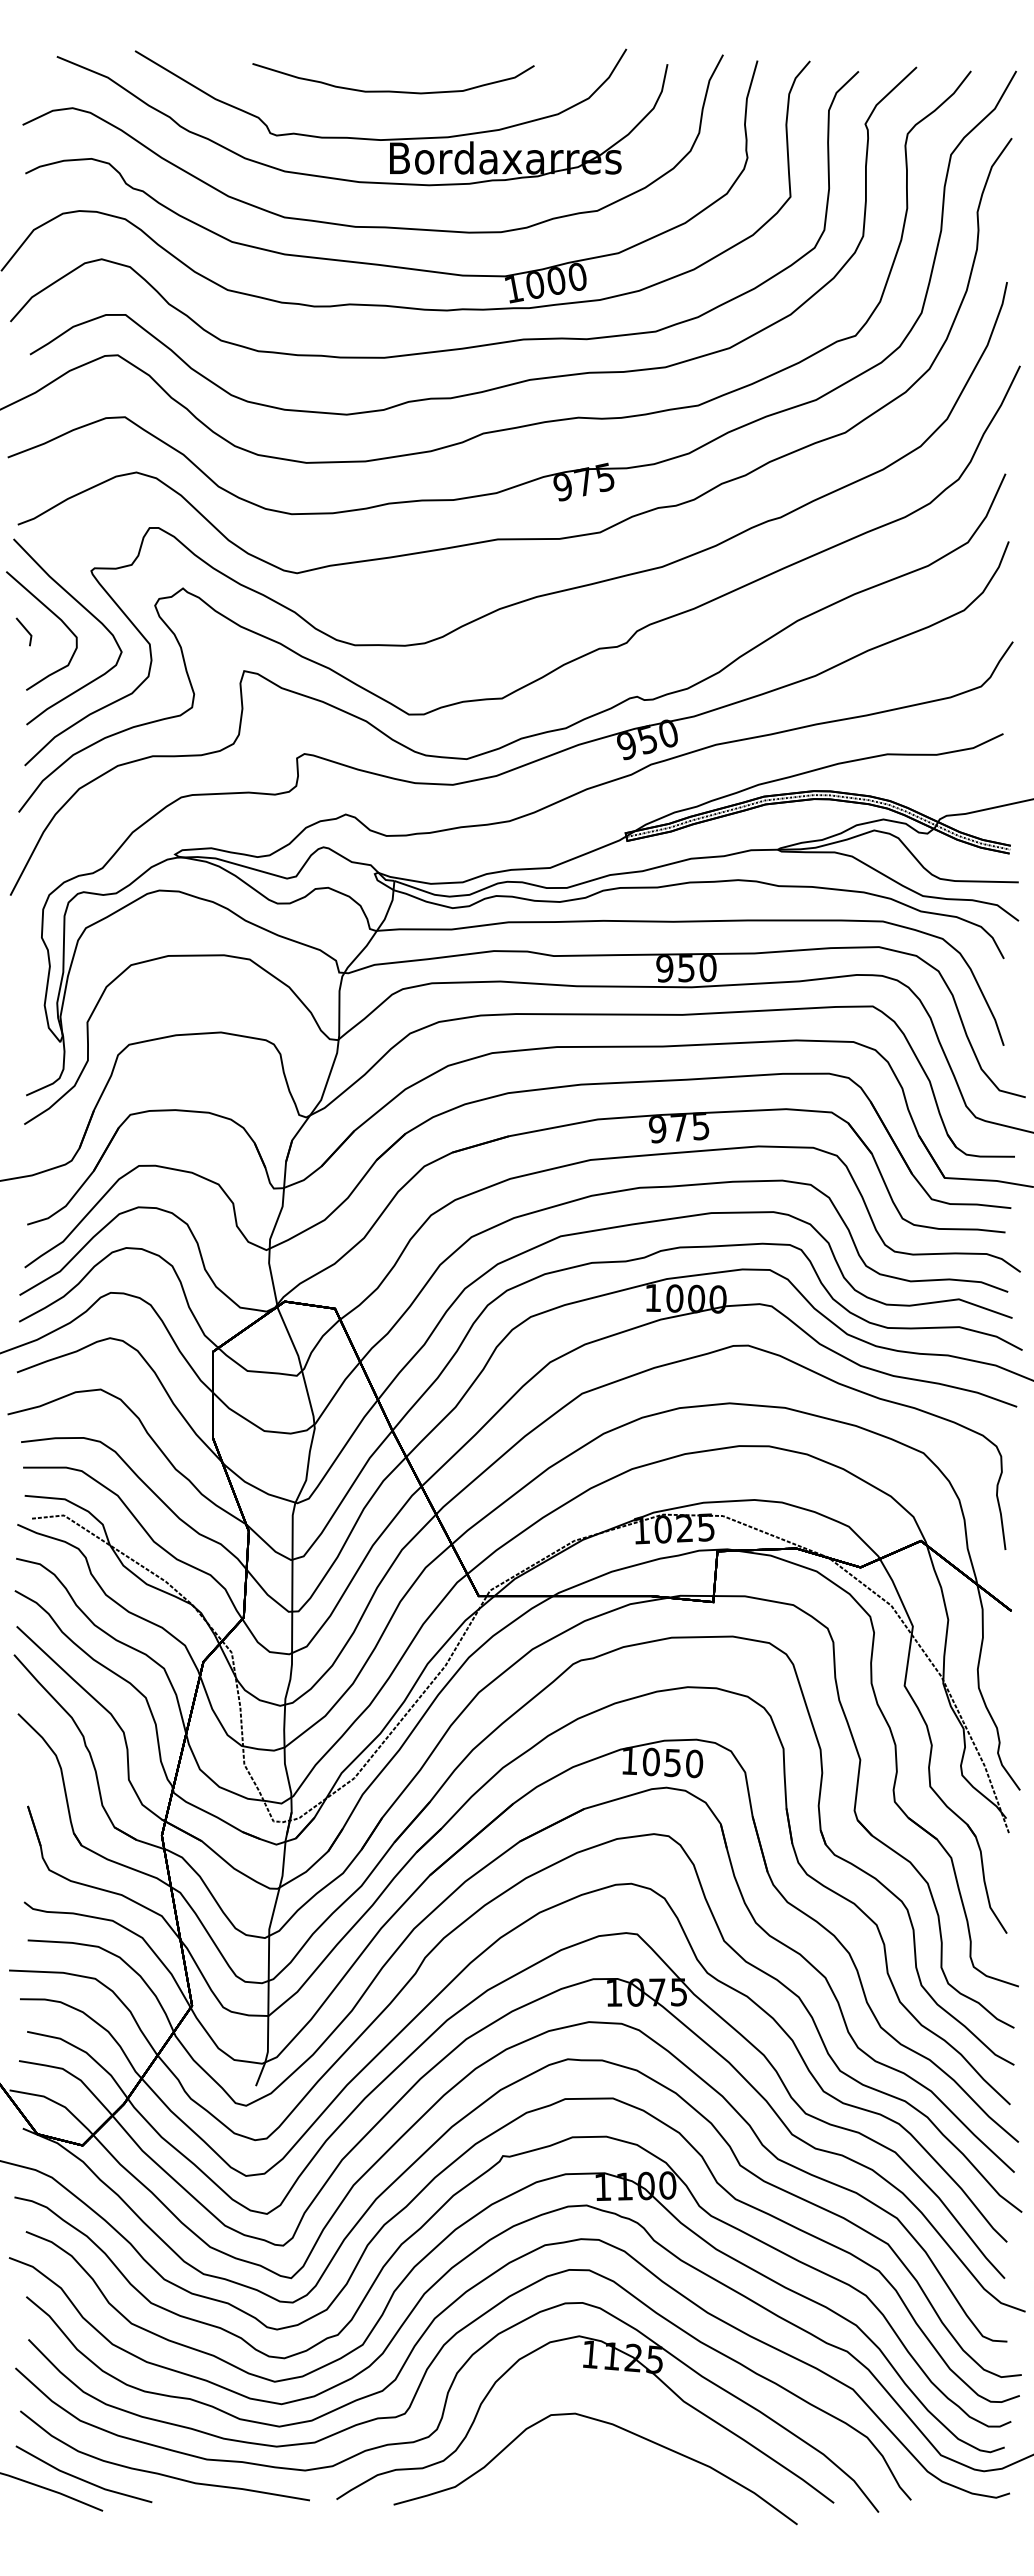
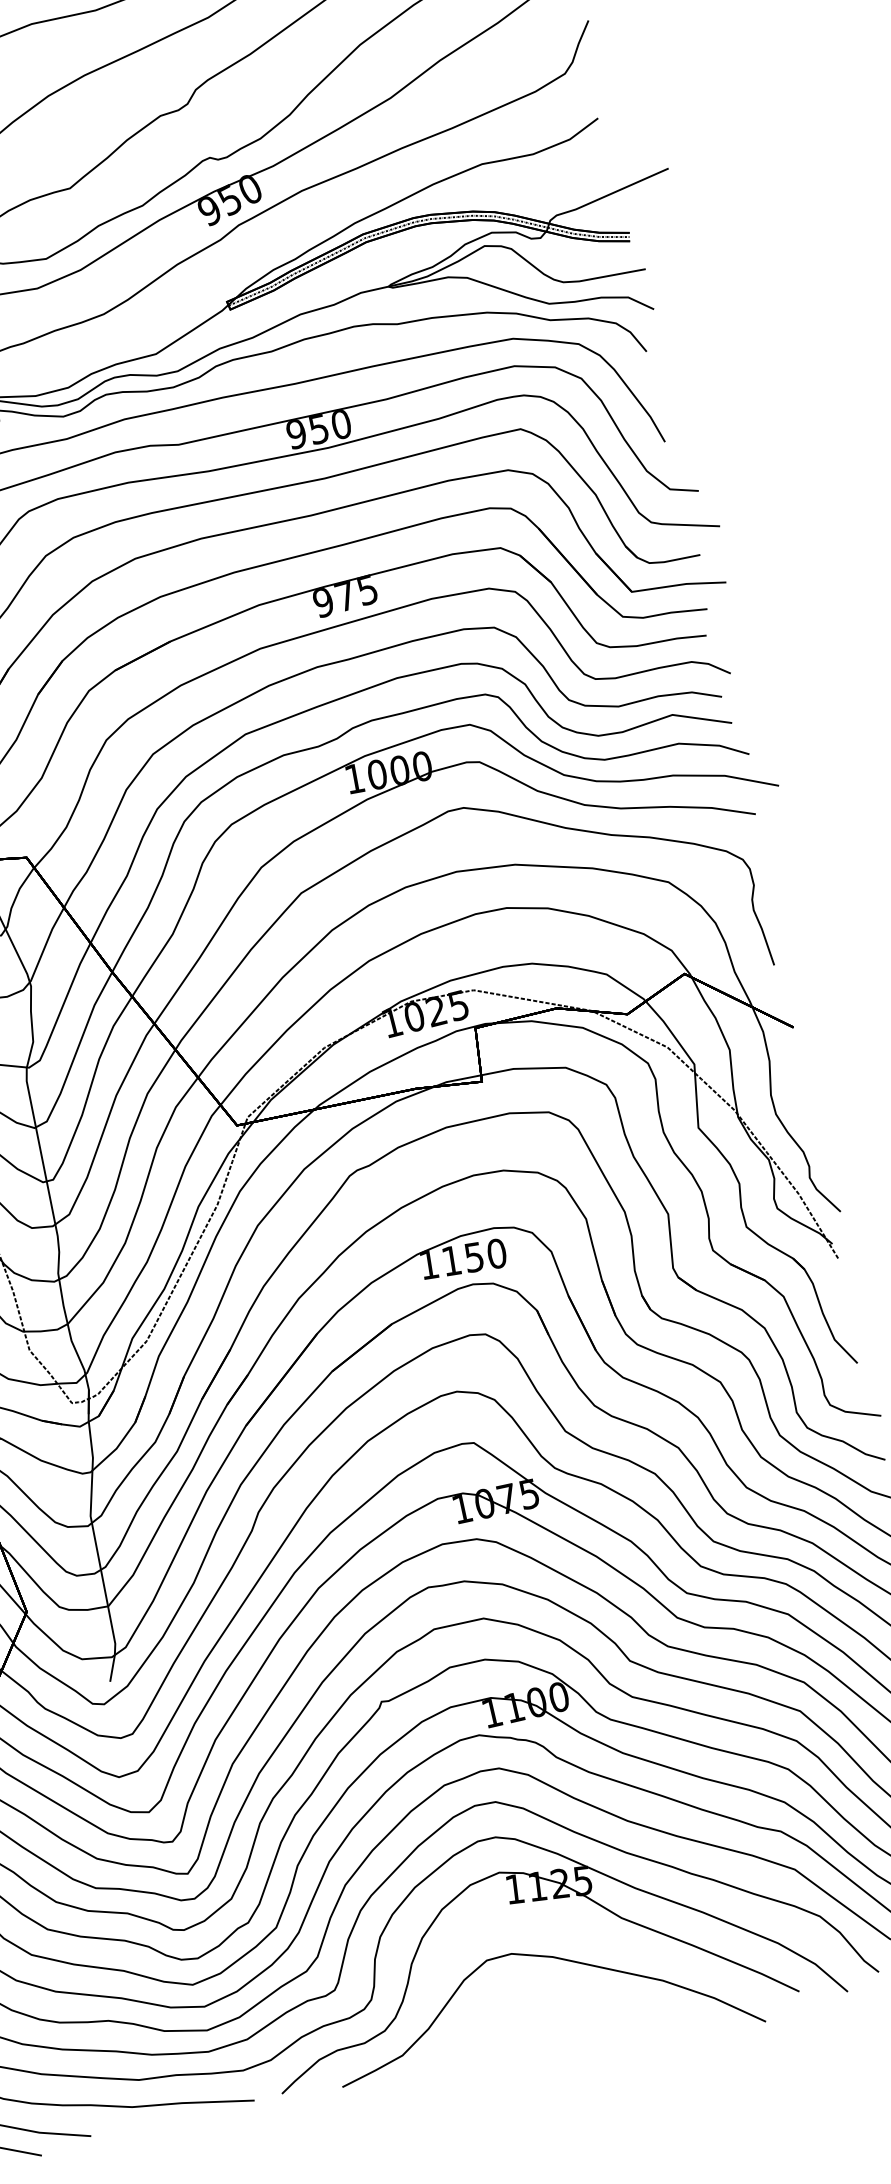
text: (650, 1761) -> (450, 1260), 1050 -> 1150

